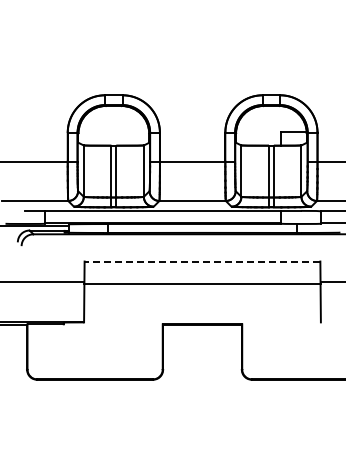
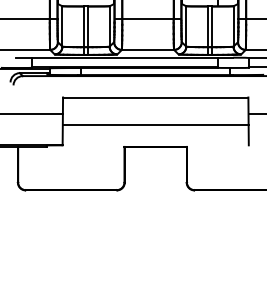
line: (202, 261) -> (155, 97), dashed -> solid
line: (202, 283) -> (155, 124), moved

